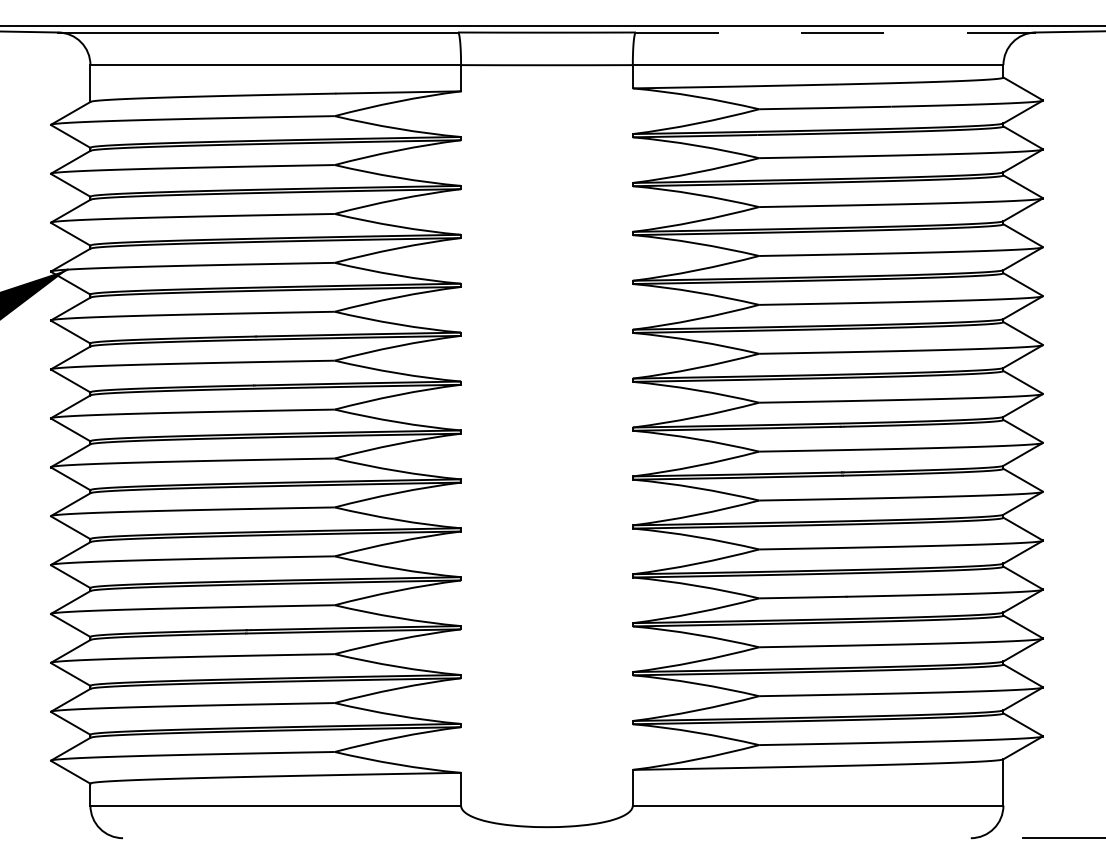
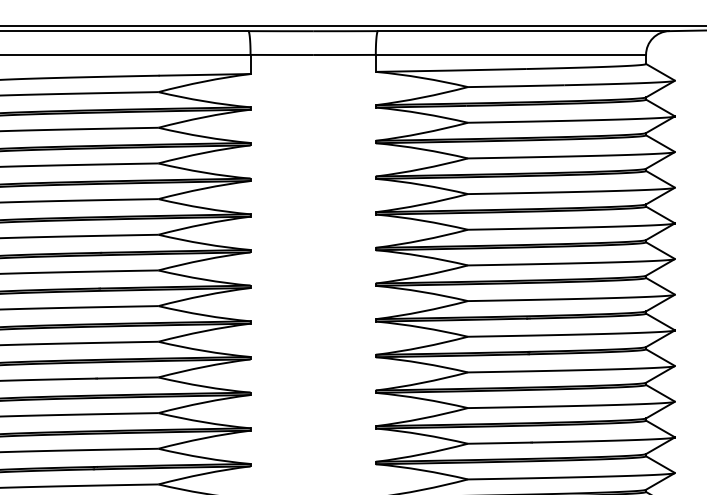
line: (835, 32) -> (523, 31), dashed -> solid

